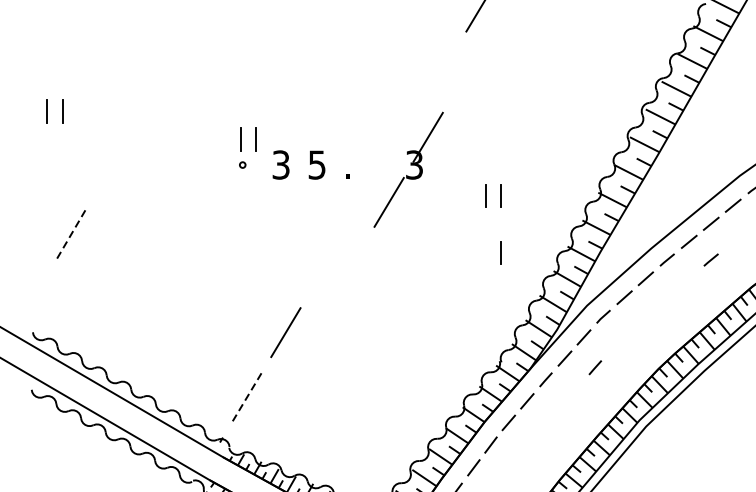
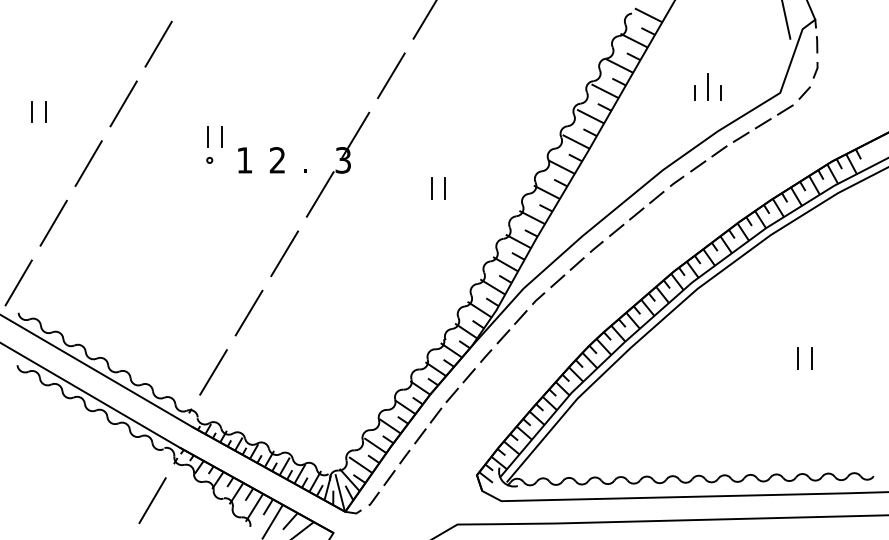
line: (186, 36) -> (158, 43), added
line: (442, 71) -> (391, 75), added
line: (148, 102) -> (123, 103), added
text: (280, 165) -> (244, 160), 3 -> 1
text: (315, 165) -> (276, 160), 5 -> 2
line: (109, 168) -> (88, 163), added
part: (408, 169) -> (337, 164), moved
line: (71, 234) -> (53, 223), dashed -> solid
line: (500, 252) -> (444, 240), removed
line: (710, 259) -> (636, 246), removed
line: (324, 267) -> (284, 253), added
line: (32, 299) -> (18, 282), added
line: (595, 367) -> (531, 344), removed
line: (246, 397) -> (213, 372), dashed -> solid

